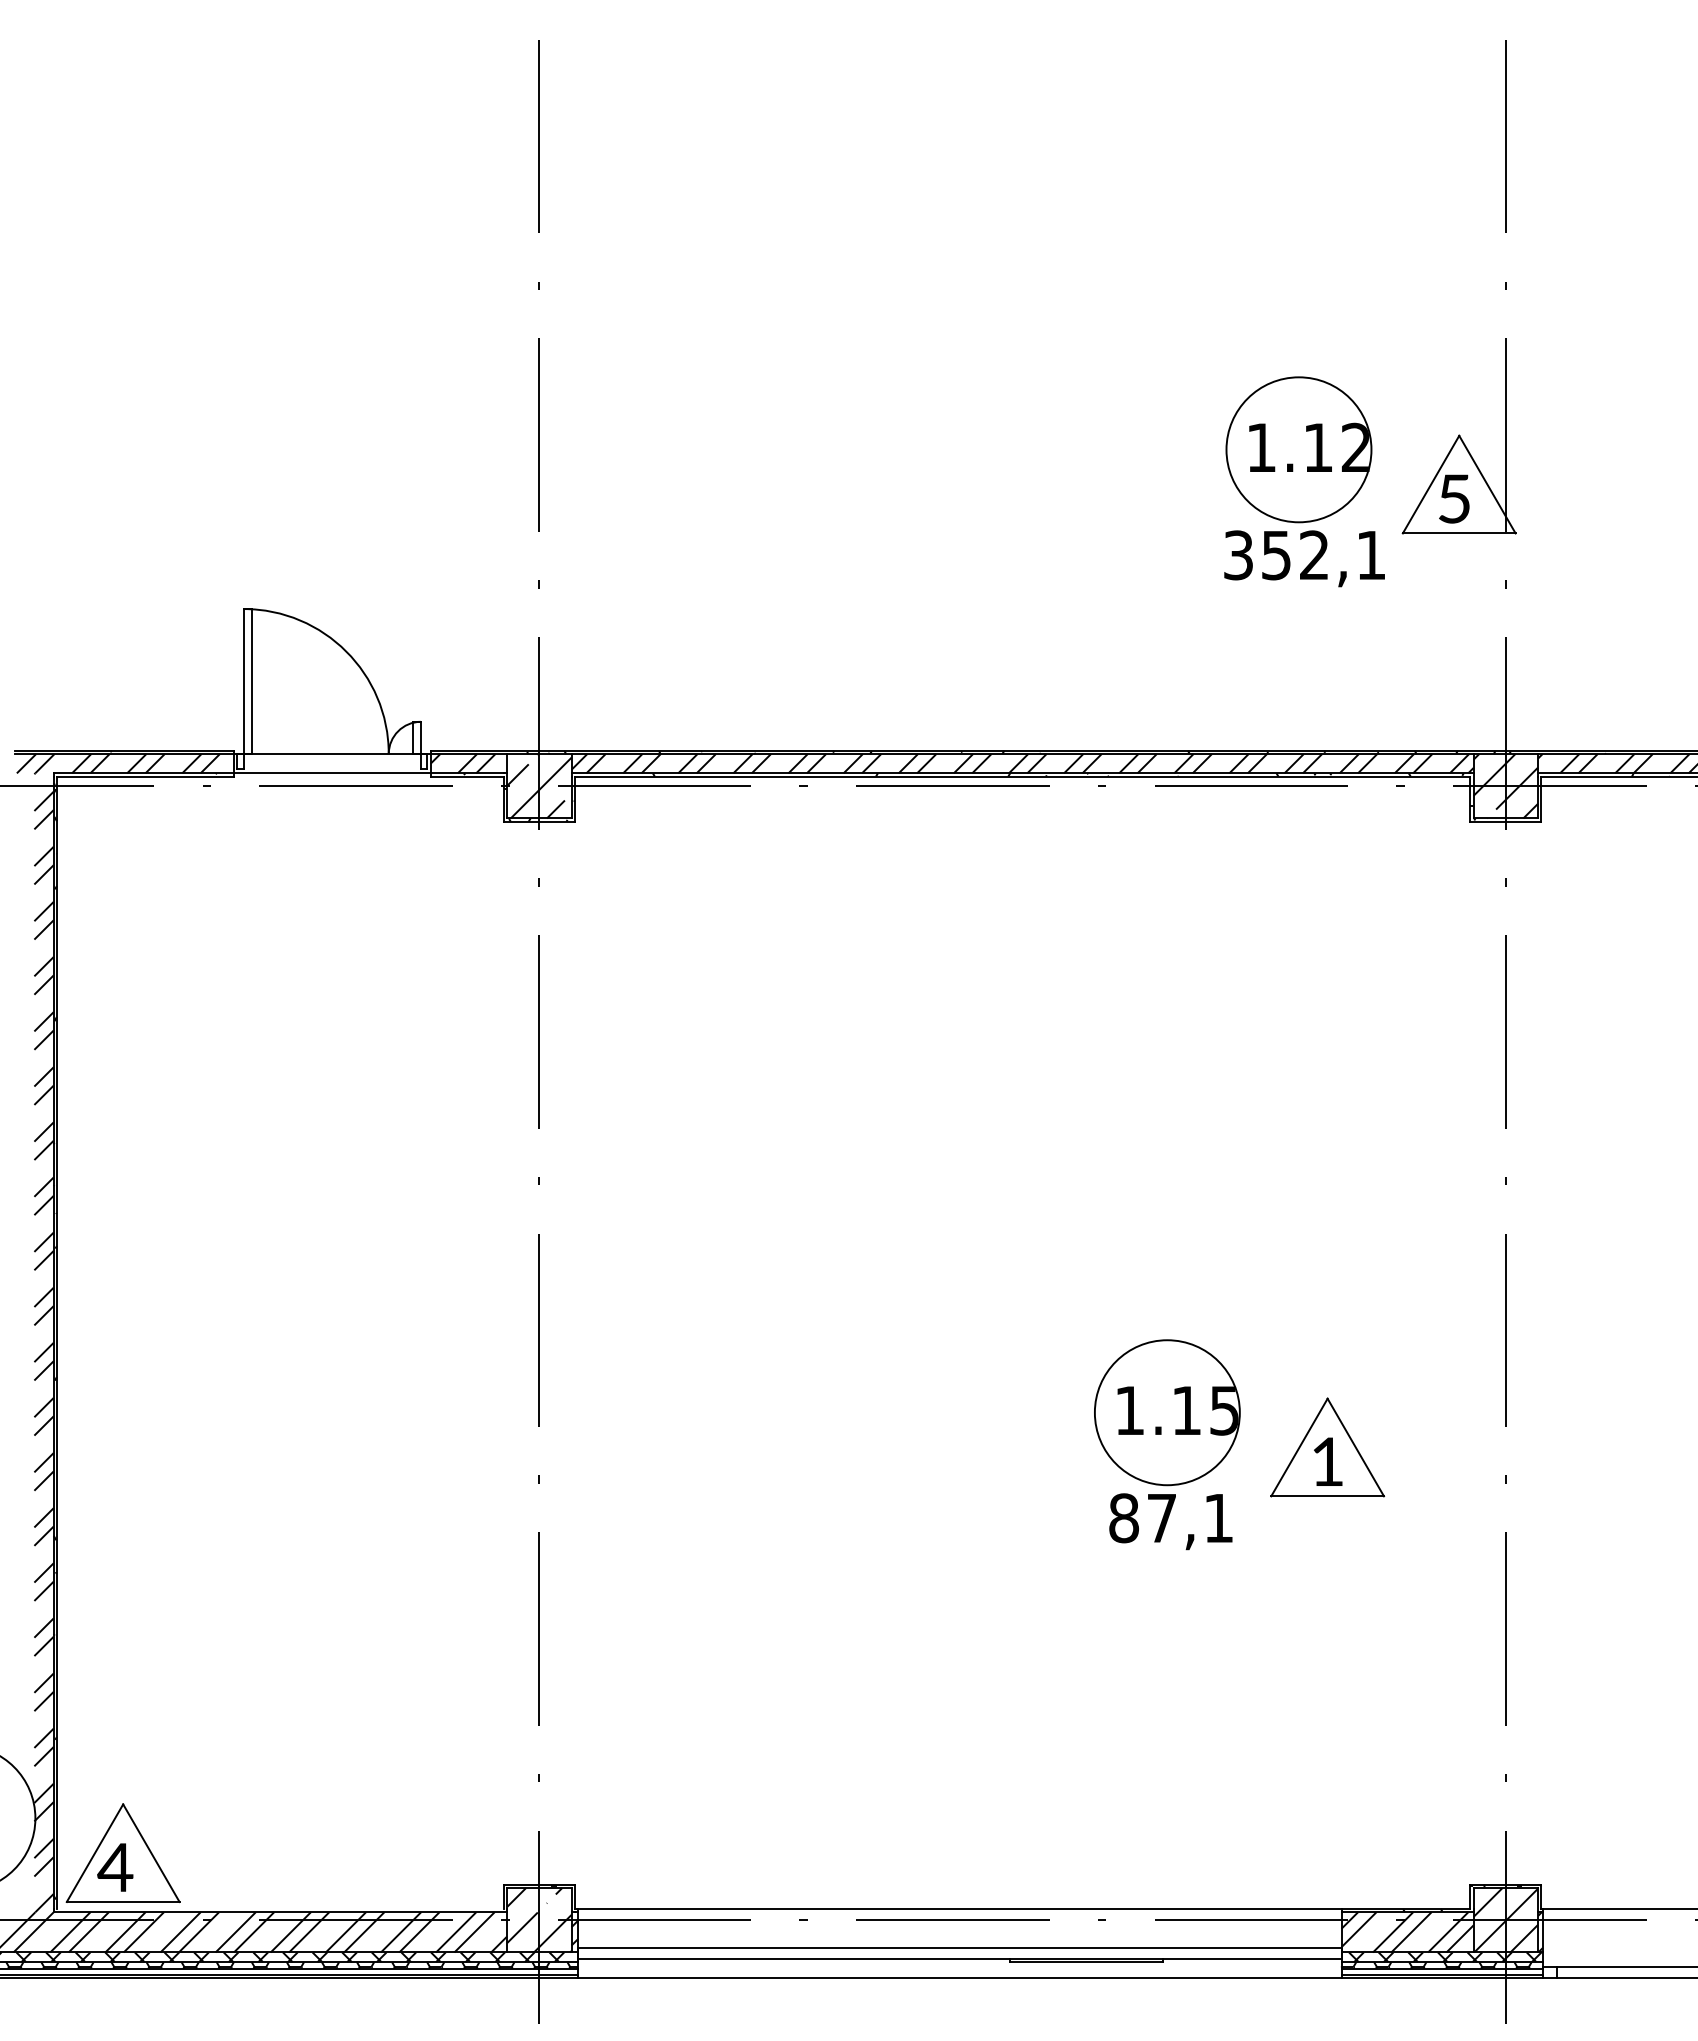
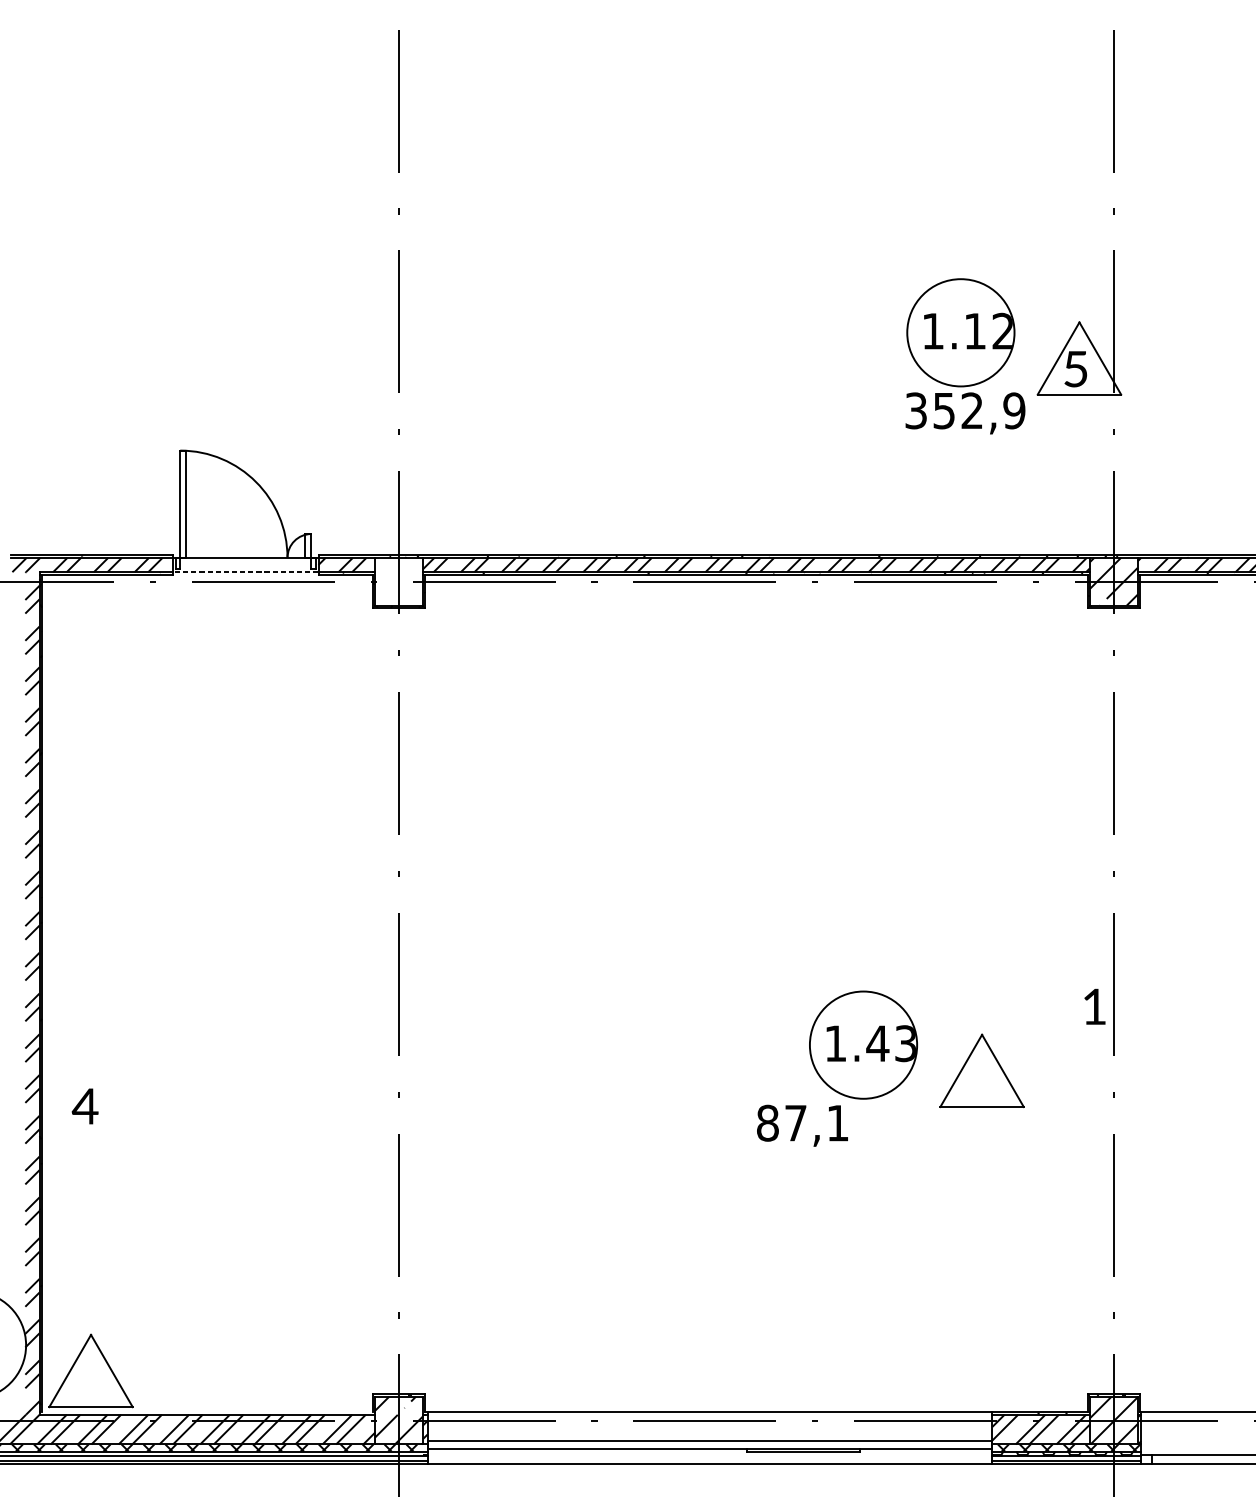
text: (1371, 555) -> (1014, 410), 352,1 -> 352,9
line: (331, 773) -> (245, 572), solid -> dashed
hatch: (539, 786) -> (399, 581), removed
text: (1204, 1410) -> (890, 1043), 1.15 -> 1.43
text: (1328, 1461) -> (1095, 1006), moved
text: (1170, 1521) -> (802, 1125), moved
text: (115, 1867) -> (85, 1106), moved
hatch: (288, 1965) -> (213, 1454), removed

